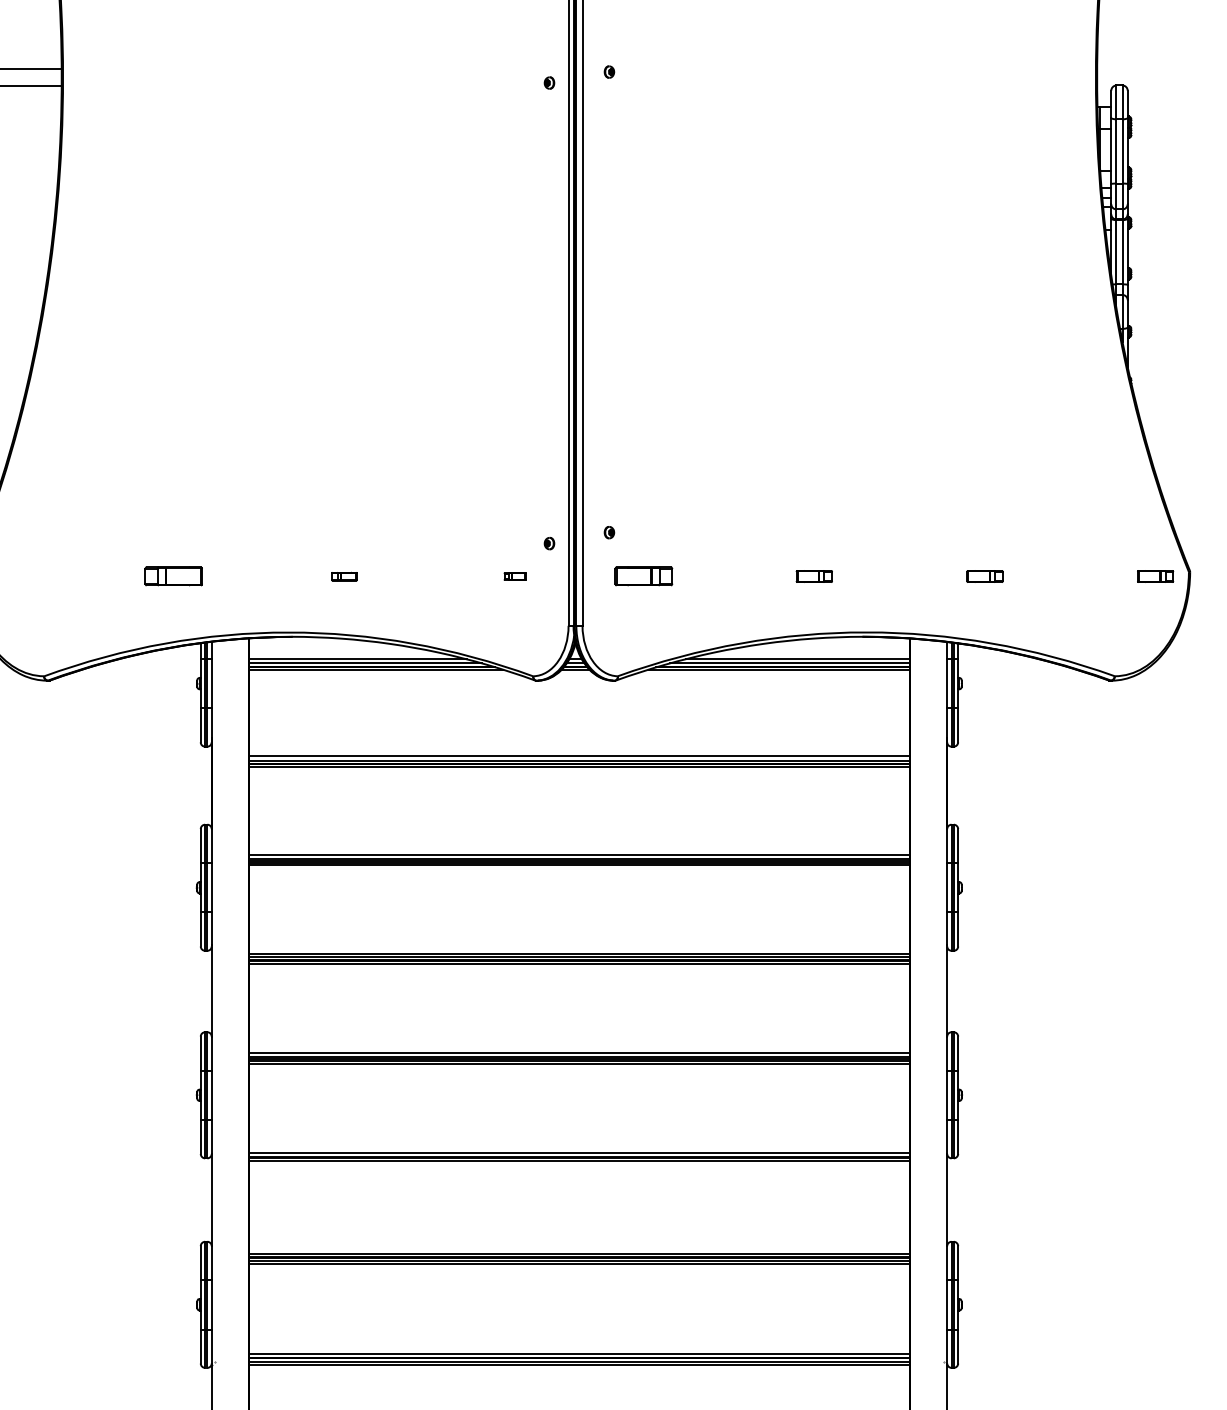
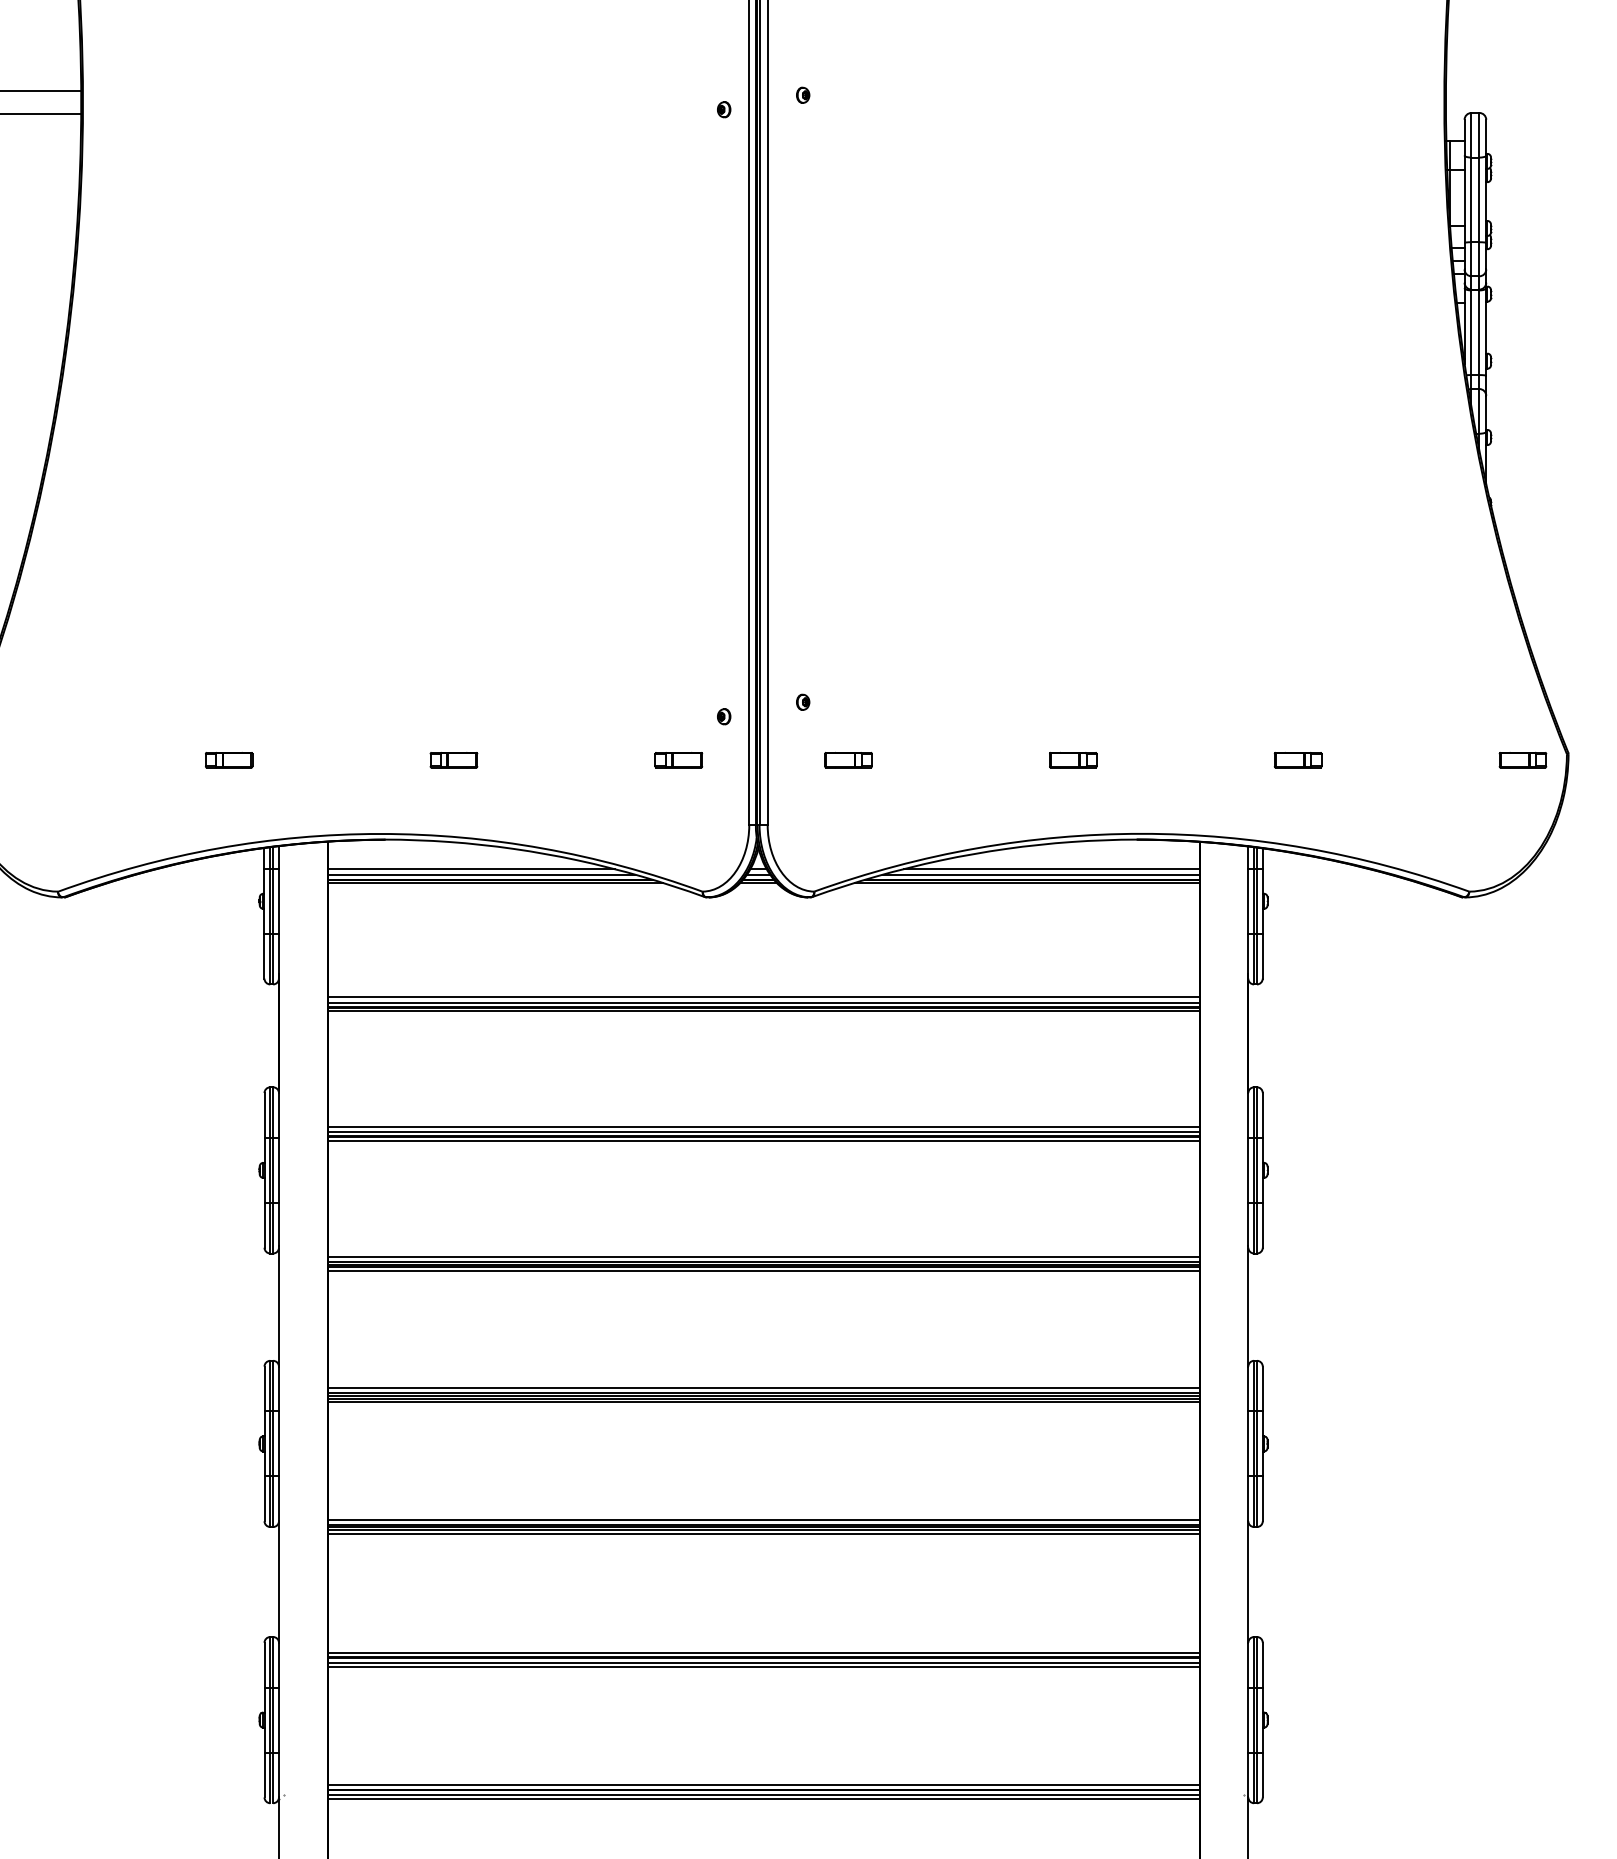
part: (174, 576) -> (229, 760), size x0.62
part: (344, 576) -> (453, 760), size x1.43
part: (514, 576) -> (678, 760), size x1.67
part: (643, 576) -> (848, 760), size x0.62
line: (579, 1164) -> (763, 1534), added

